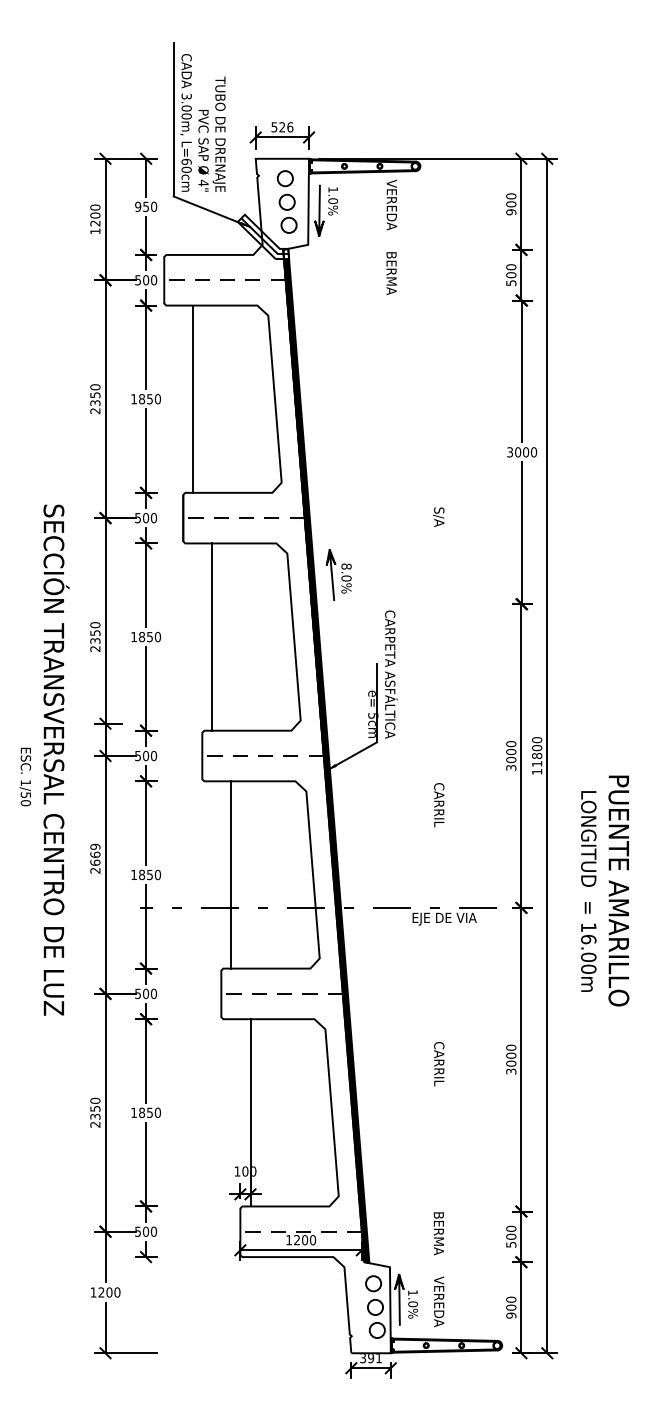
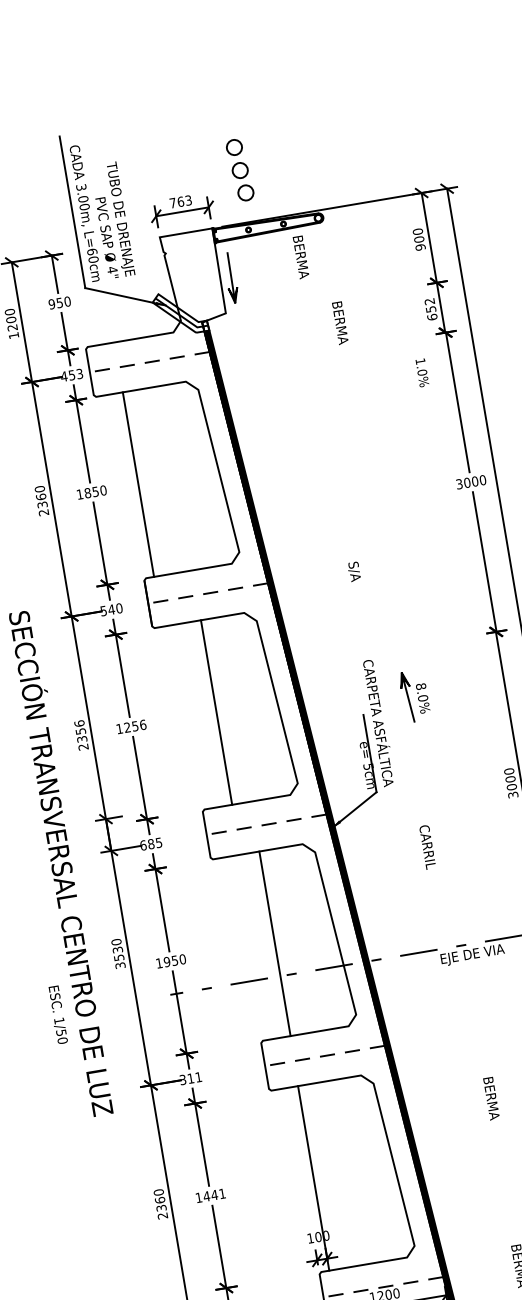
text: (282, 127) -> (180, 202), 526 -> 763
part: (286, 201) -> (239, 169), moved
text: (333, 201) -> (422, 372), moved
text: (391, 204) -> (301, 259), VEREDA -> BERMA
text: (391, 273) -> (340, 323), moved
text: (511, 275) -> (431, 309), 500 -> 652
text: (145, 280) -> (71, 375), 500 -> 453
text: (95, 395) -> (41, 497), 2350 -> 2360
text: (438, 516) -> (353, 571), moved
text: (145, 518) -> (111, 610), 500 -> 540
part: (338, 574) -> (414, 695), moved
text: (95, 624) -> (79, 722), 2350 -> 2356
line: (212, 636) -> (216, 711), moved
text: (149, 637) -> (134, 726), 1850 -> 1256
text: (146, 755) -> (151, 843), 500 -> 685
text: (25, 776) -> (57, 1014), moved
text: (439, 805) -> (428, 847), moved
text: (95, 858) -> (118, 953), 2669 -> 3530
line: (231, 874) -> (274, 943), moved
text: (142, 875) -> (167, 962), 1850 -> 1950
text: (146, 993) -> (191, 1078), 500 -> 311
text: (439, 1064) -> (491, 1099), CARRIL -> BERMA
text: (95, 1108) -> (160, 1199), 2350 -> 2360
text: (149, 1112) -> (214, 1194), 1850 -> 1441

